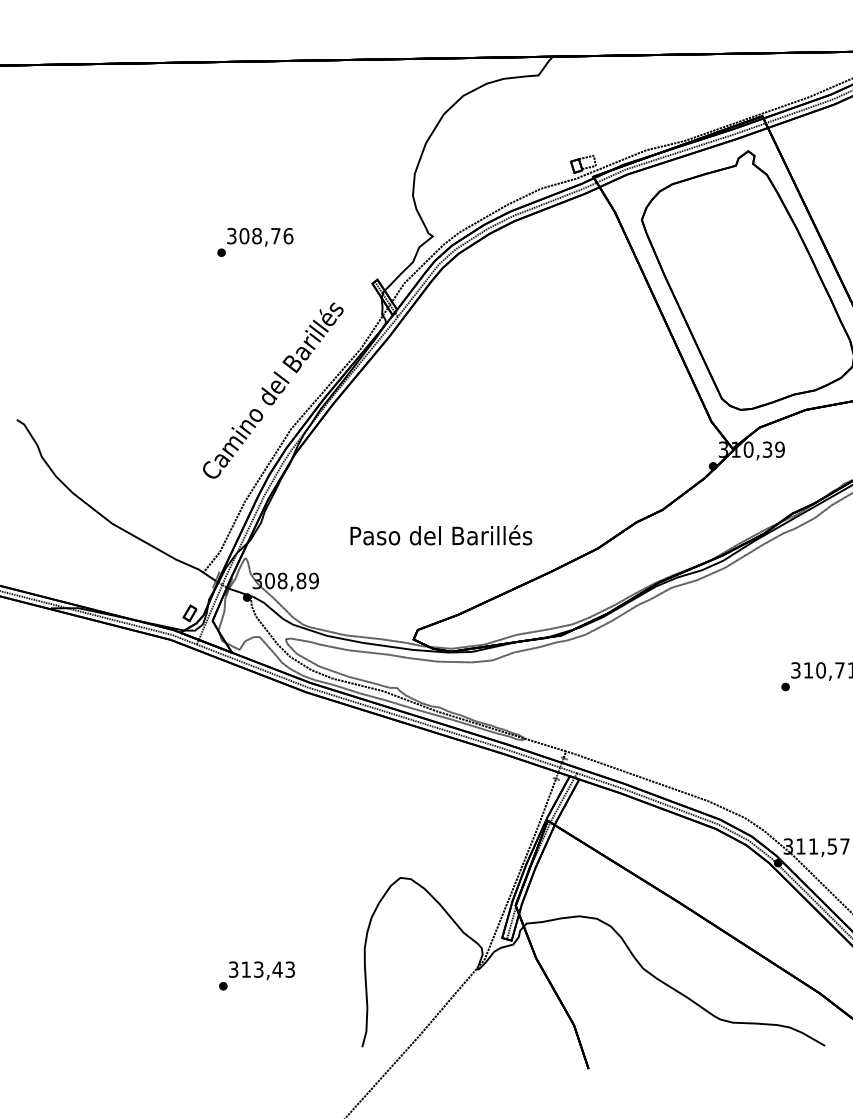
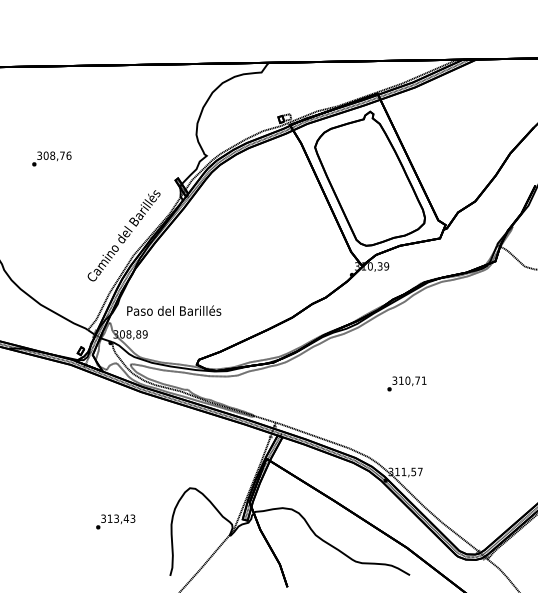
text: (254, 241) -> (51, 158), moved
text: (441, 534) -> (174, 310), moved
text: (256, 974) -> (115, 521), moved

